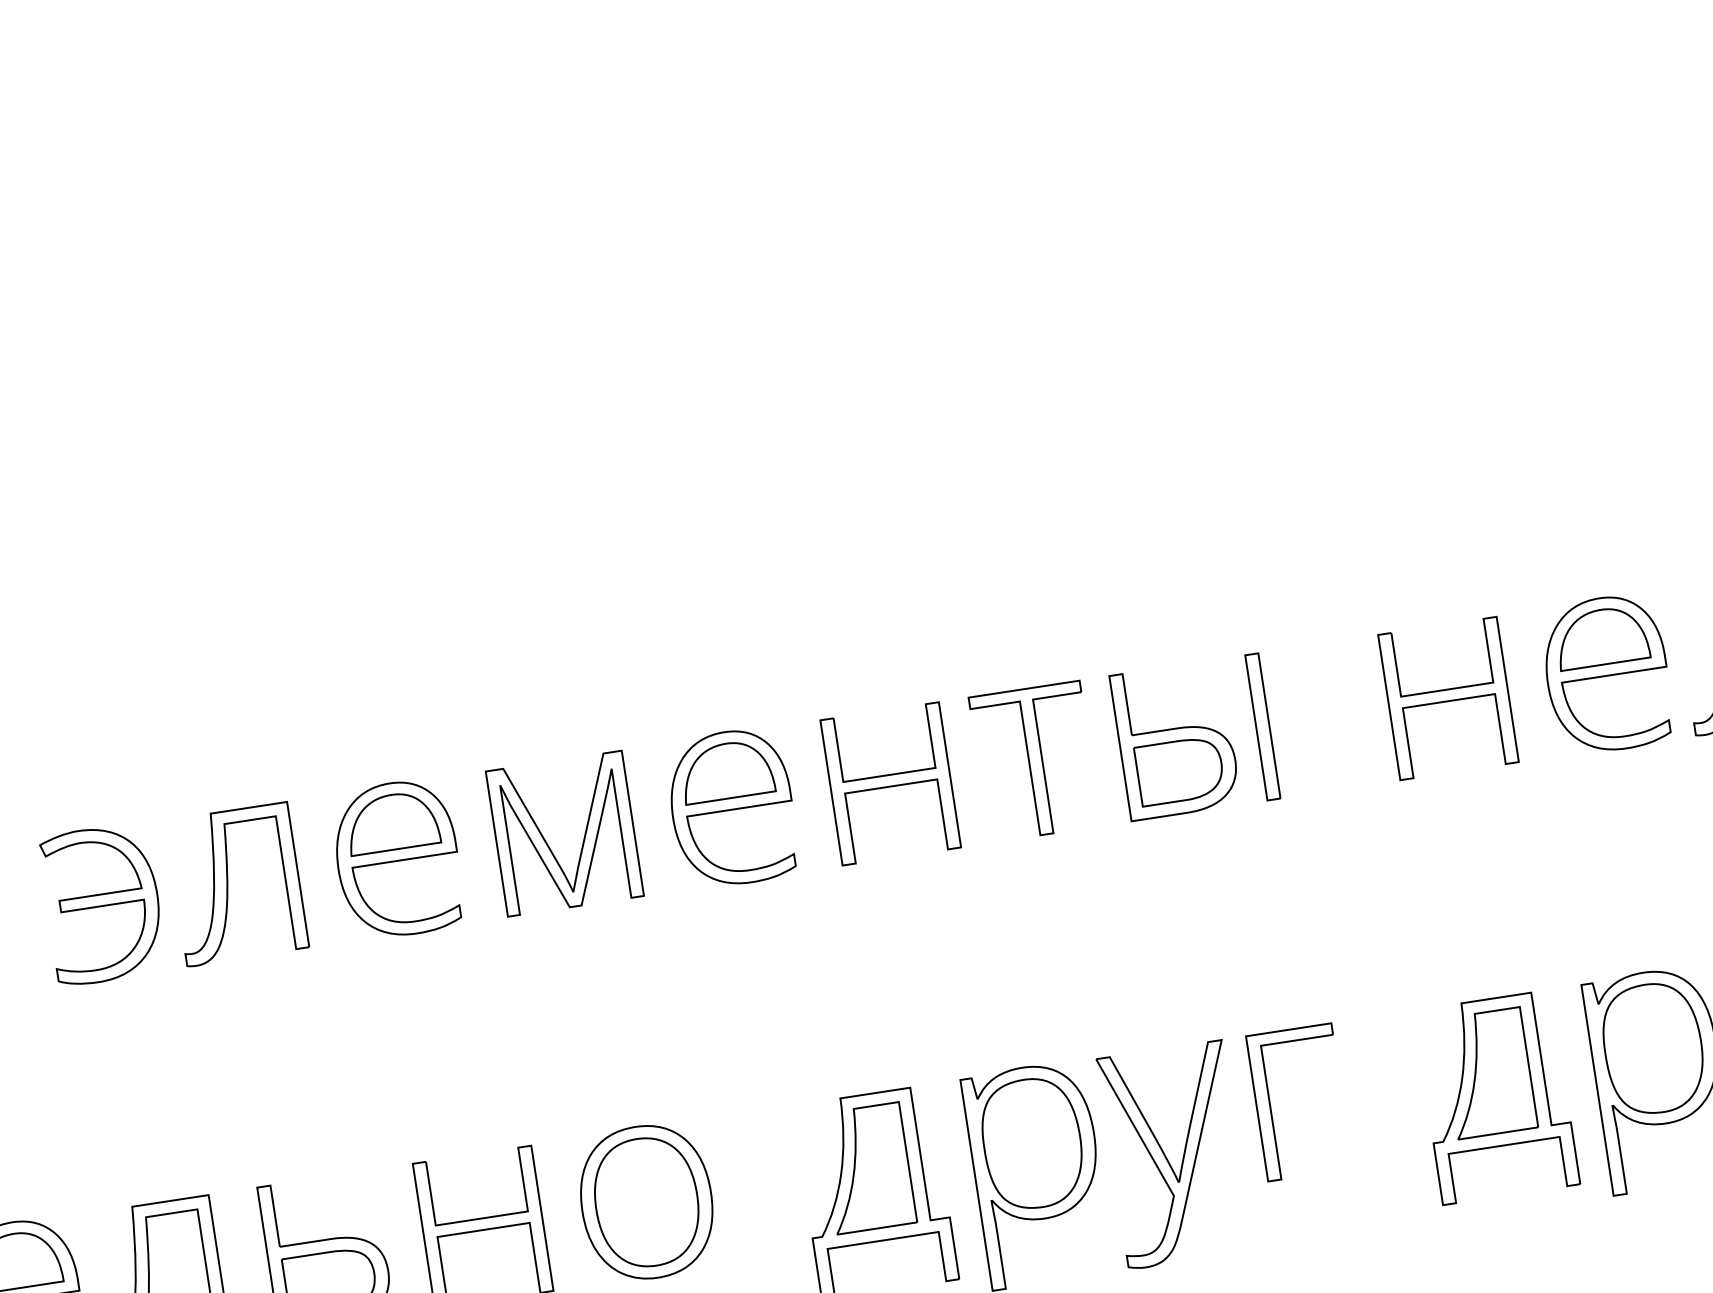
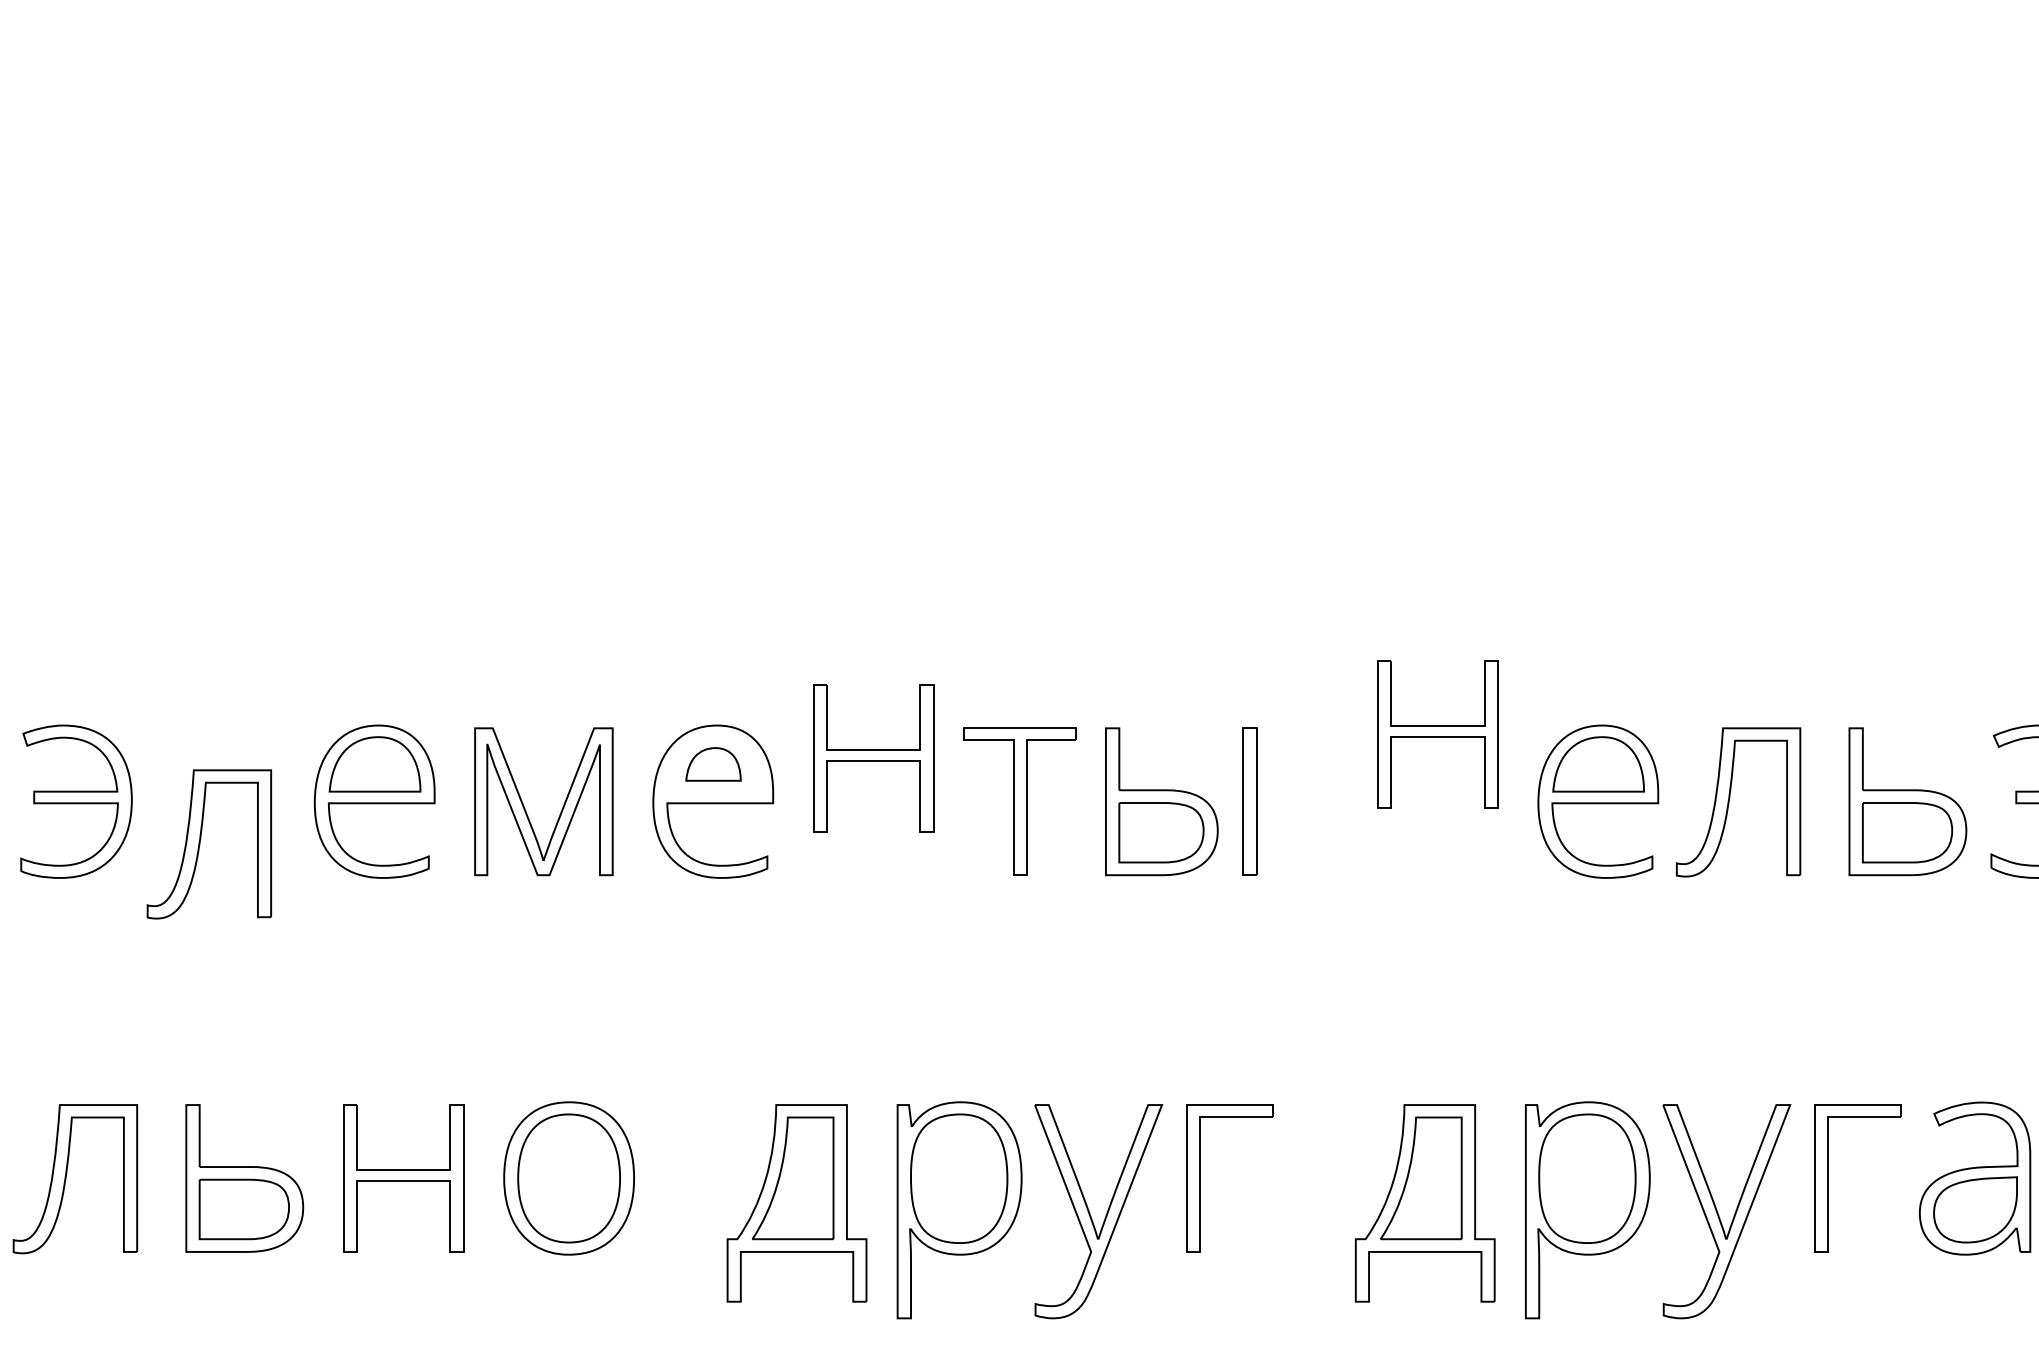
part: (1448, 698) -> (1437, 734), moved
part: (726, 771) -> (713, 764), size x0.6
part: (890, 783) -> (873, 758), moved
part: (228, 885) -> (200, 844), moved

